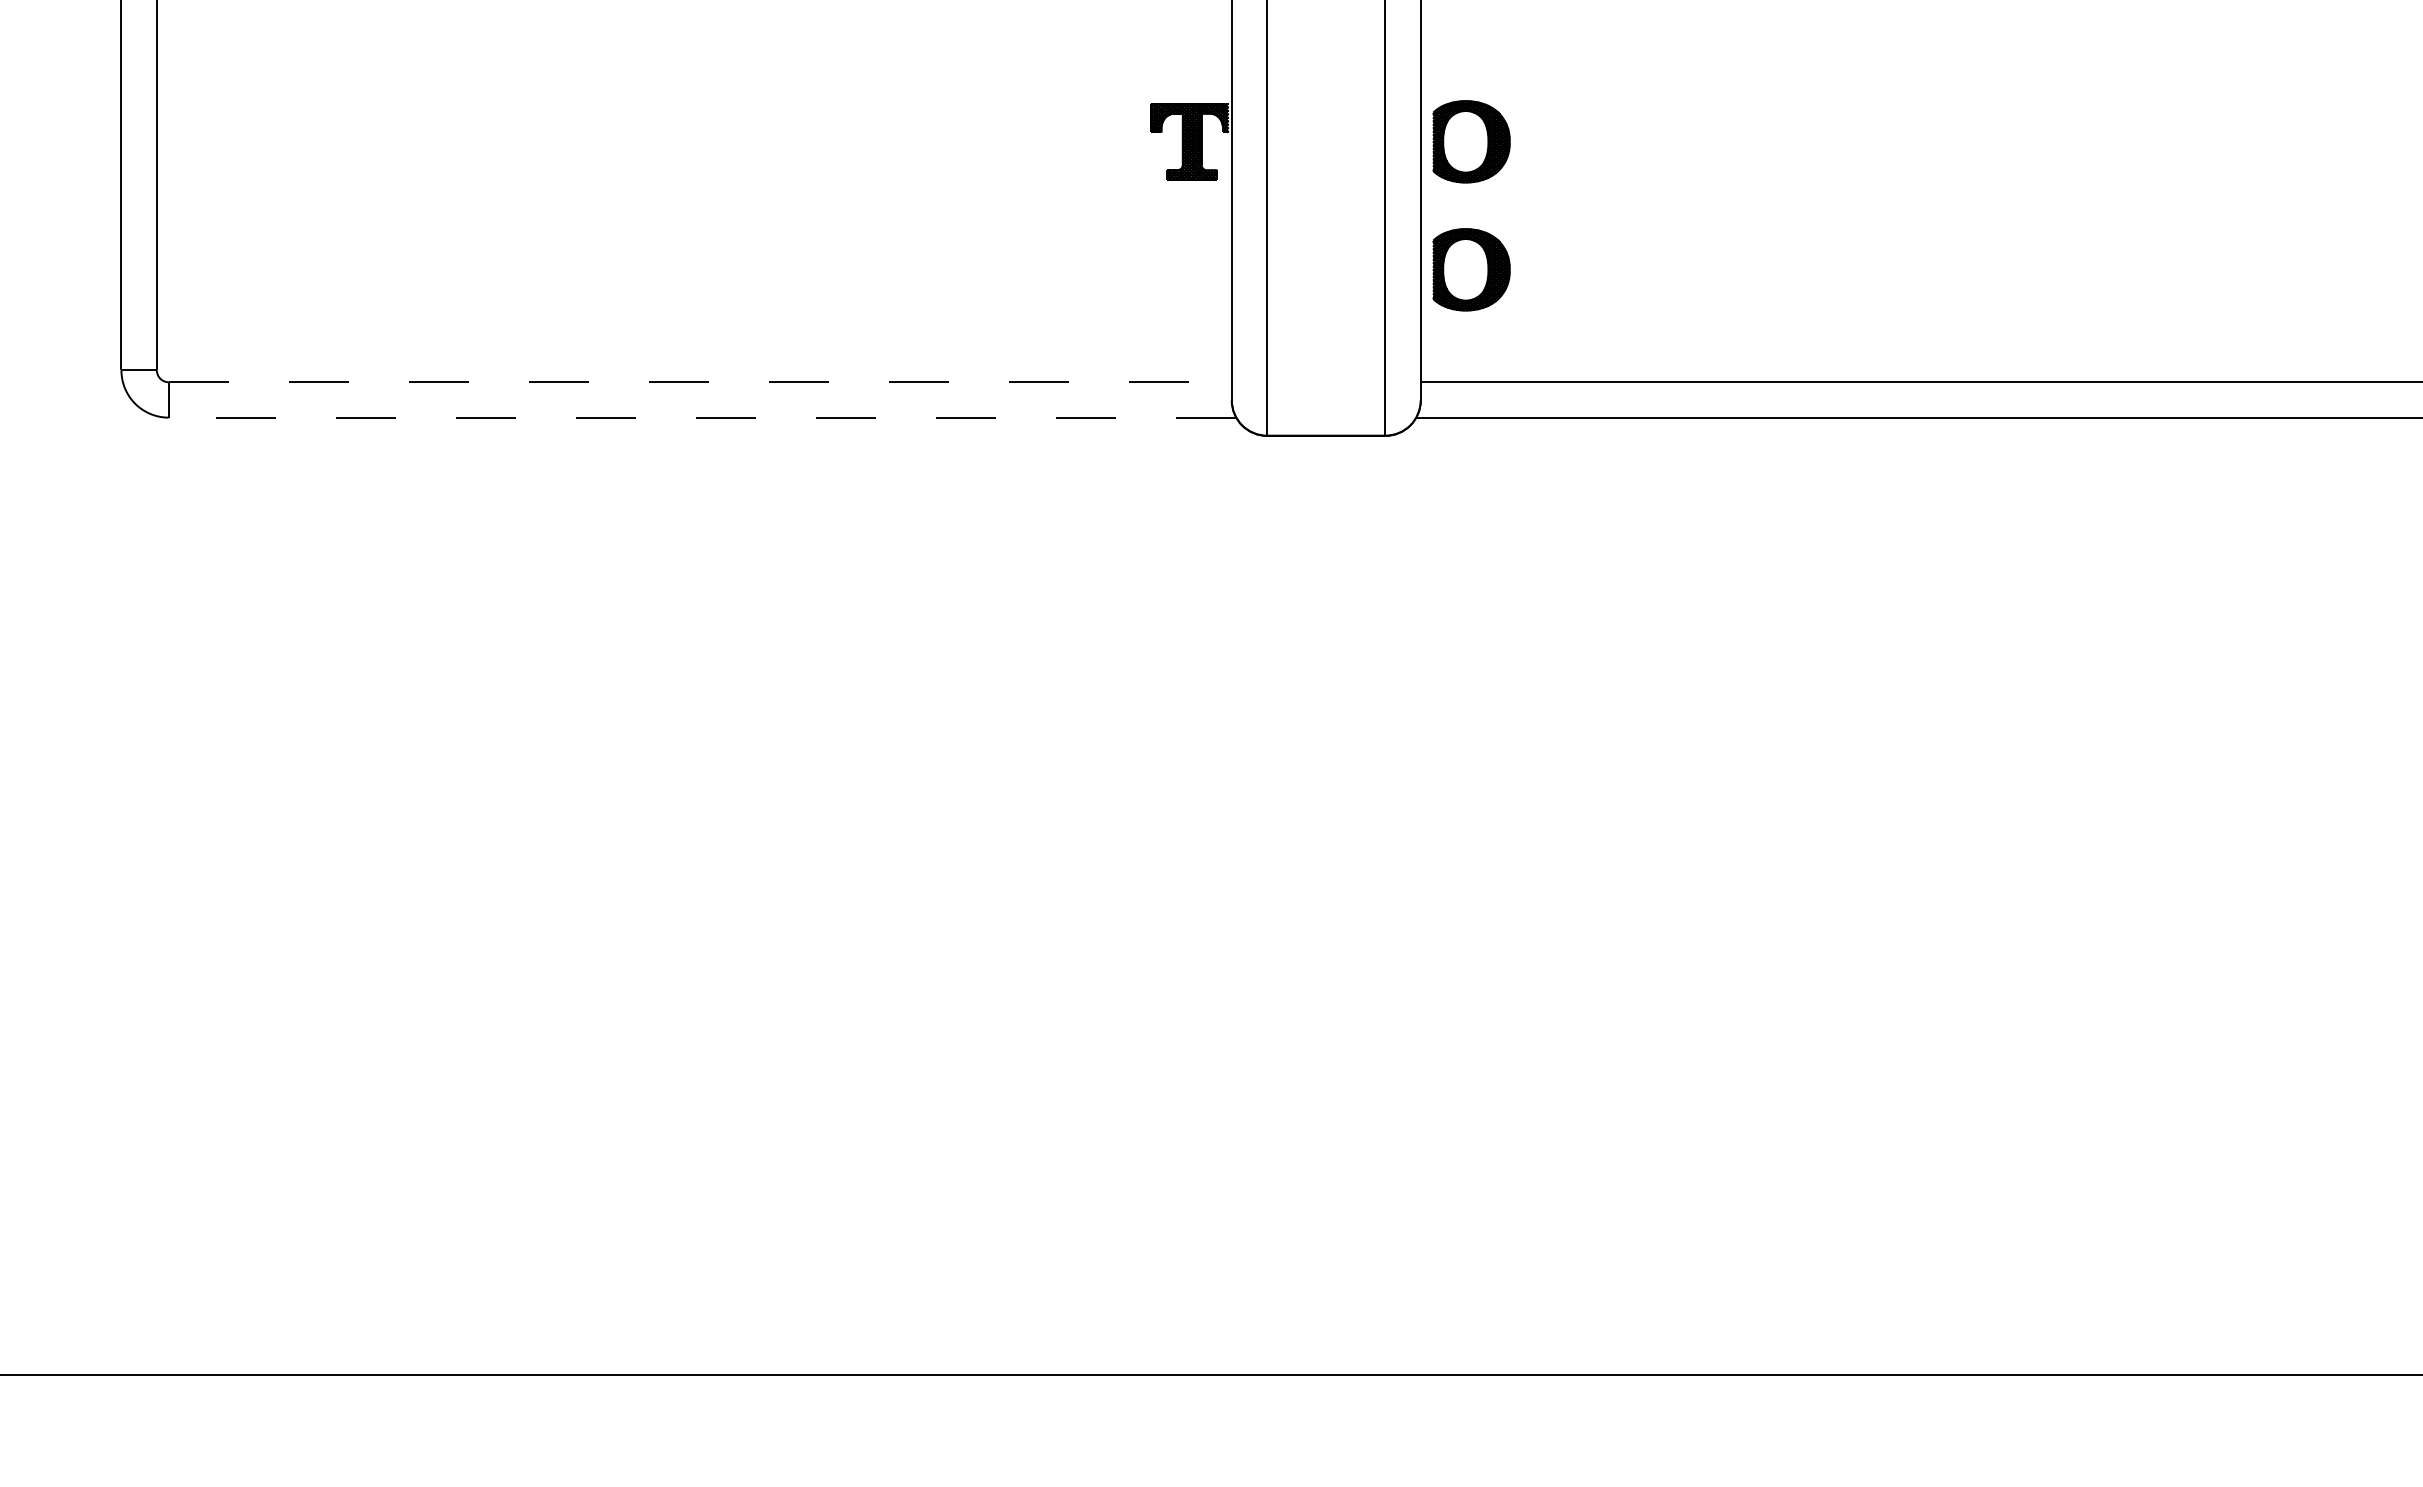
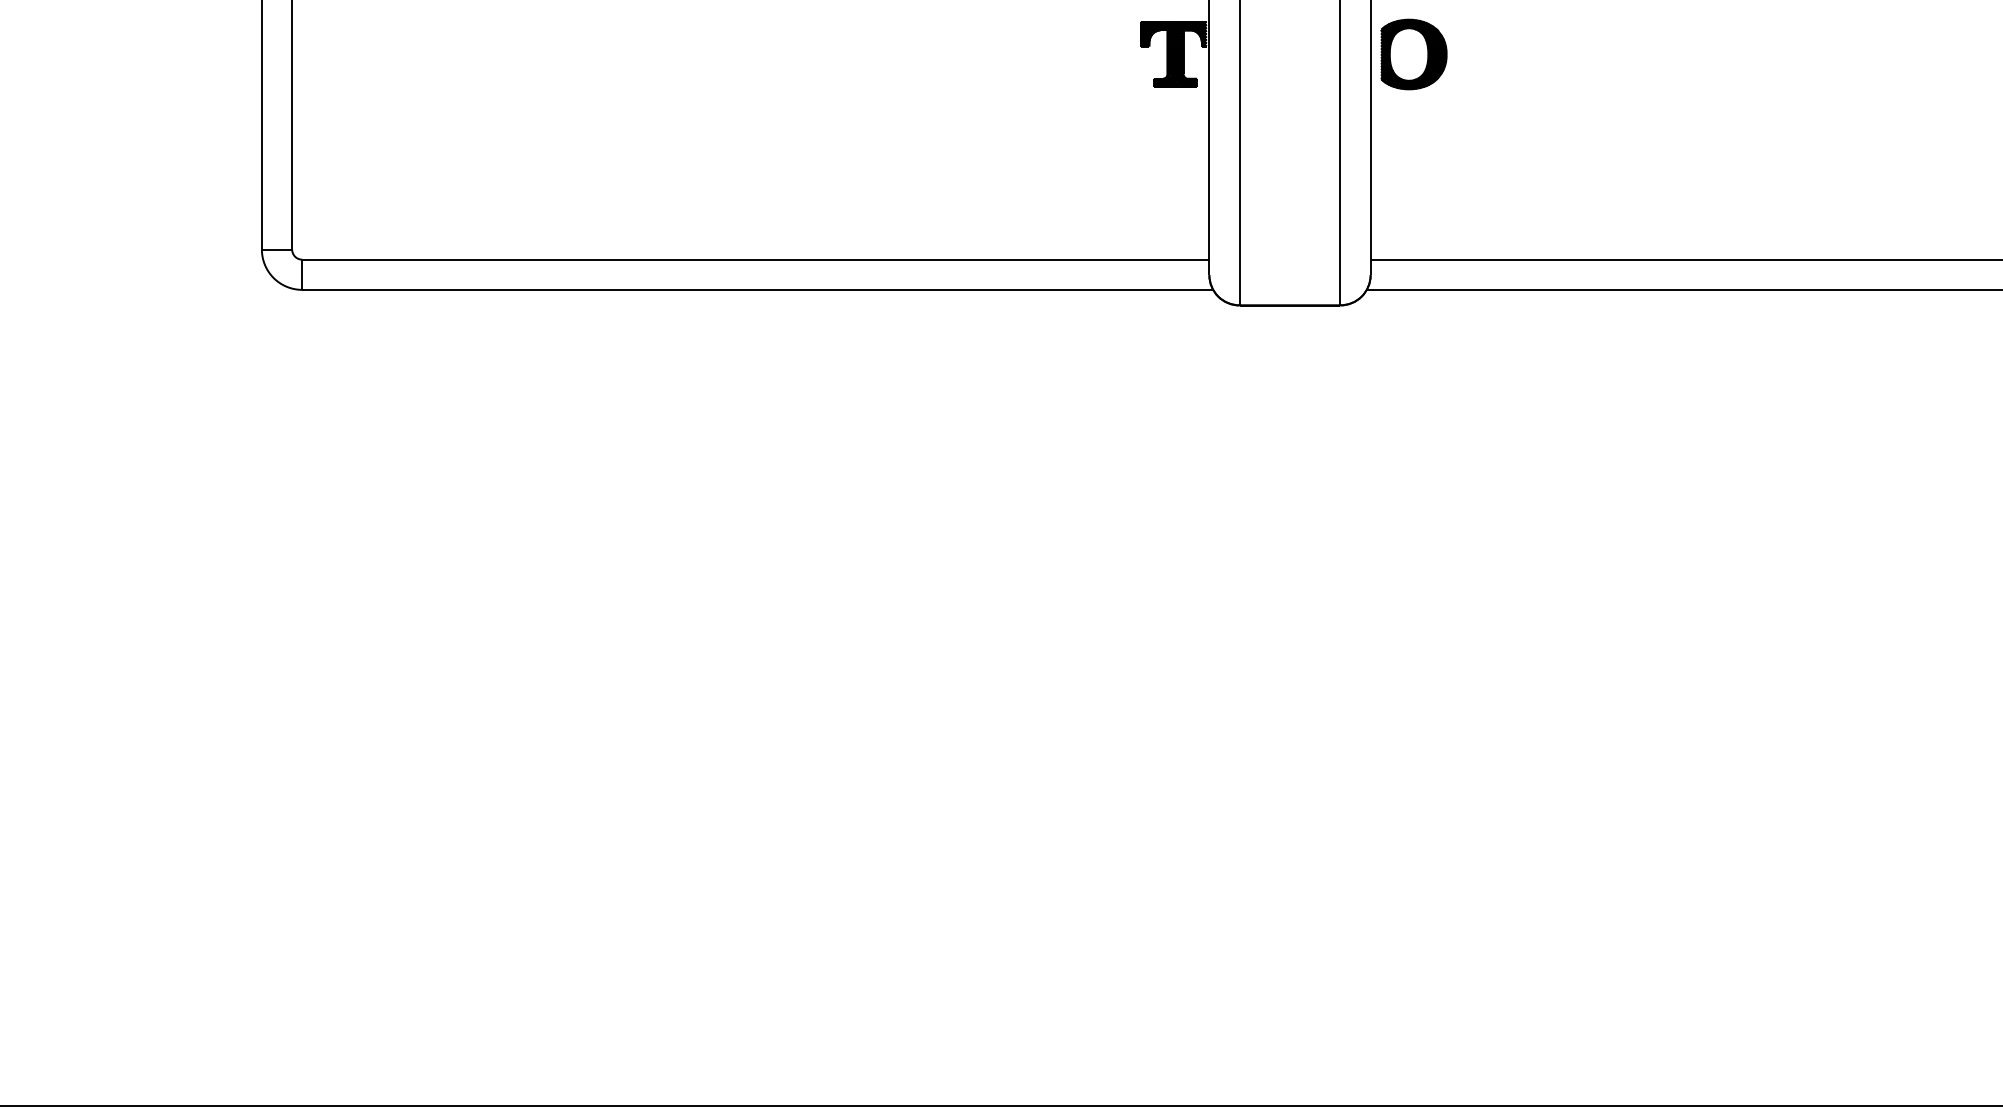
part: (1471, 269) -> (1413, 163), removed
line: (700, 382) -> (756, 259), dashed -> solid
line: (702, 417) -> (757, 289), dashed -> solid

